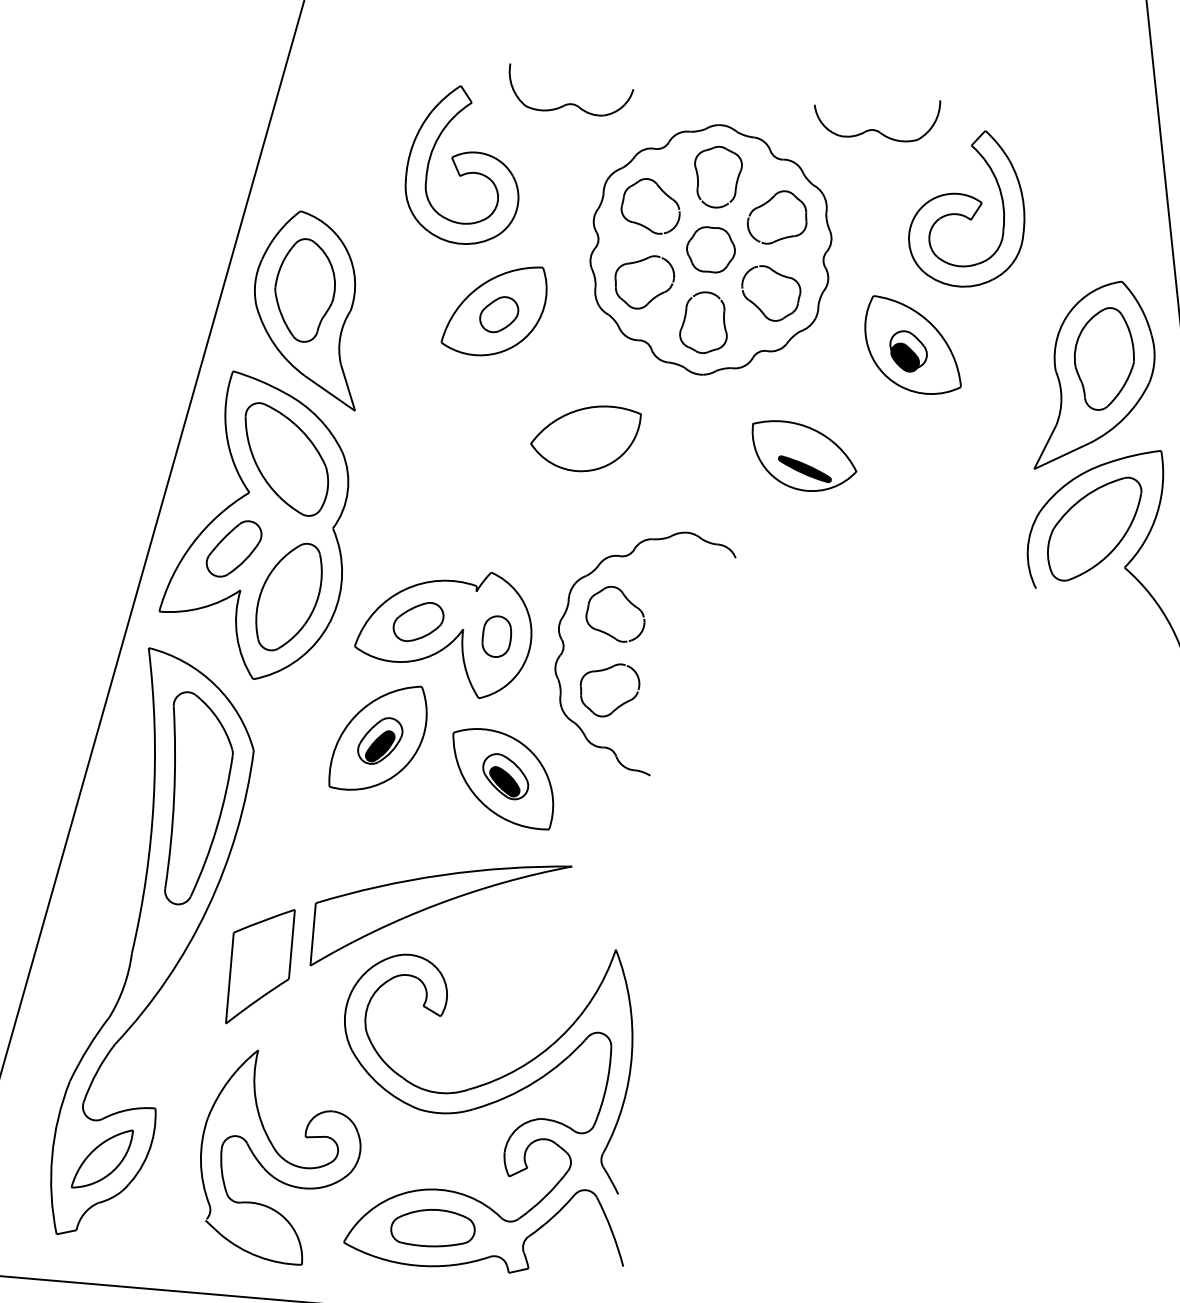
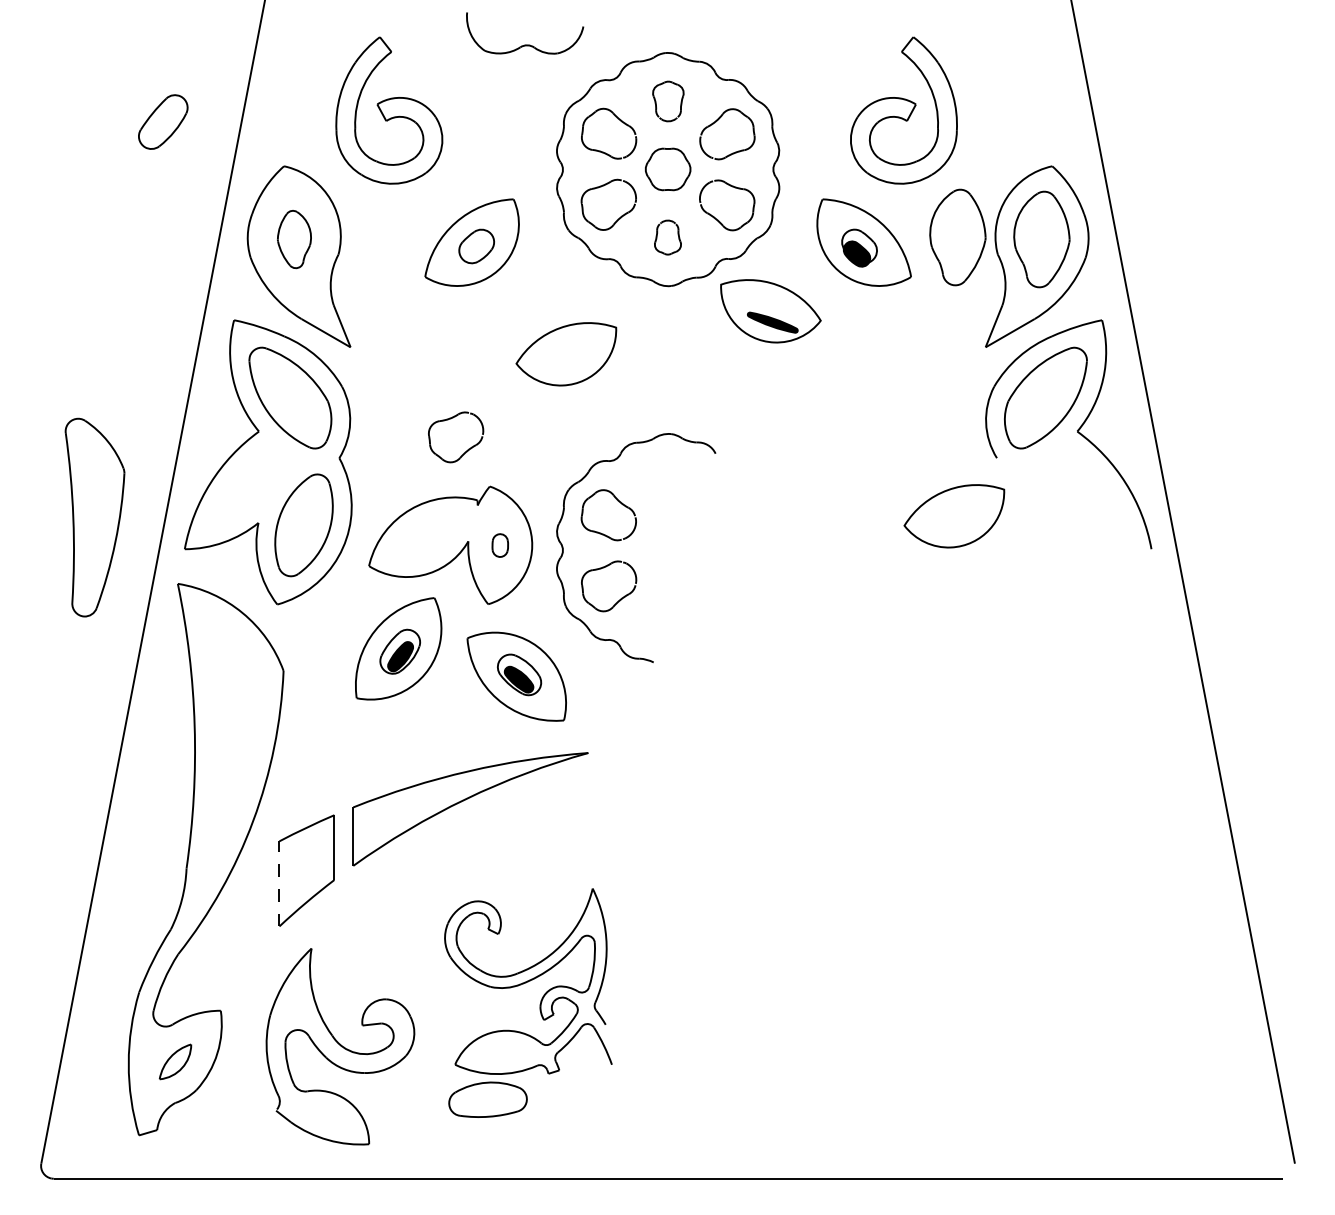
part: (875, 129) -> (811, 44), removed
part: (464, 165) -> (389, 110), moved
part: (717, 177) -> (668, 101), size x0.7
part: (305, 290) -> (294, 239), size x0.6
part: (704, 322) -> (667, 237), size x0.6
part: (1014, 349) -> (957, 237), added
part: (803, 457) -> (770, 311), moved
part: (471, 529) -> (468, 448), added
part: (234, 548) -> (163, 121), moved
part: (417, 621) -> (425, 537), removed
part: (497, 636) -> (500, 545), size x0.6
part: (985, 647) -> (954, 516), added
part: (196, 799) -> (94, 517), moved
line: (229, 977) -> (279, 883), solid -> dashed
part: (487, 1105) -> (528, 981), size x0.6
part: (102, 1158) -> (175, 1061), size x0.6

